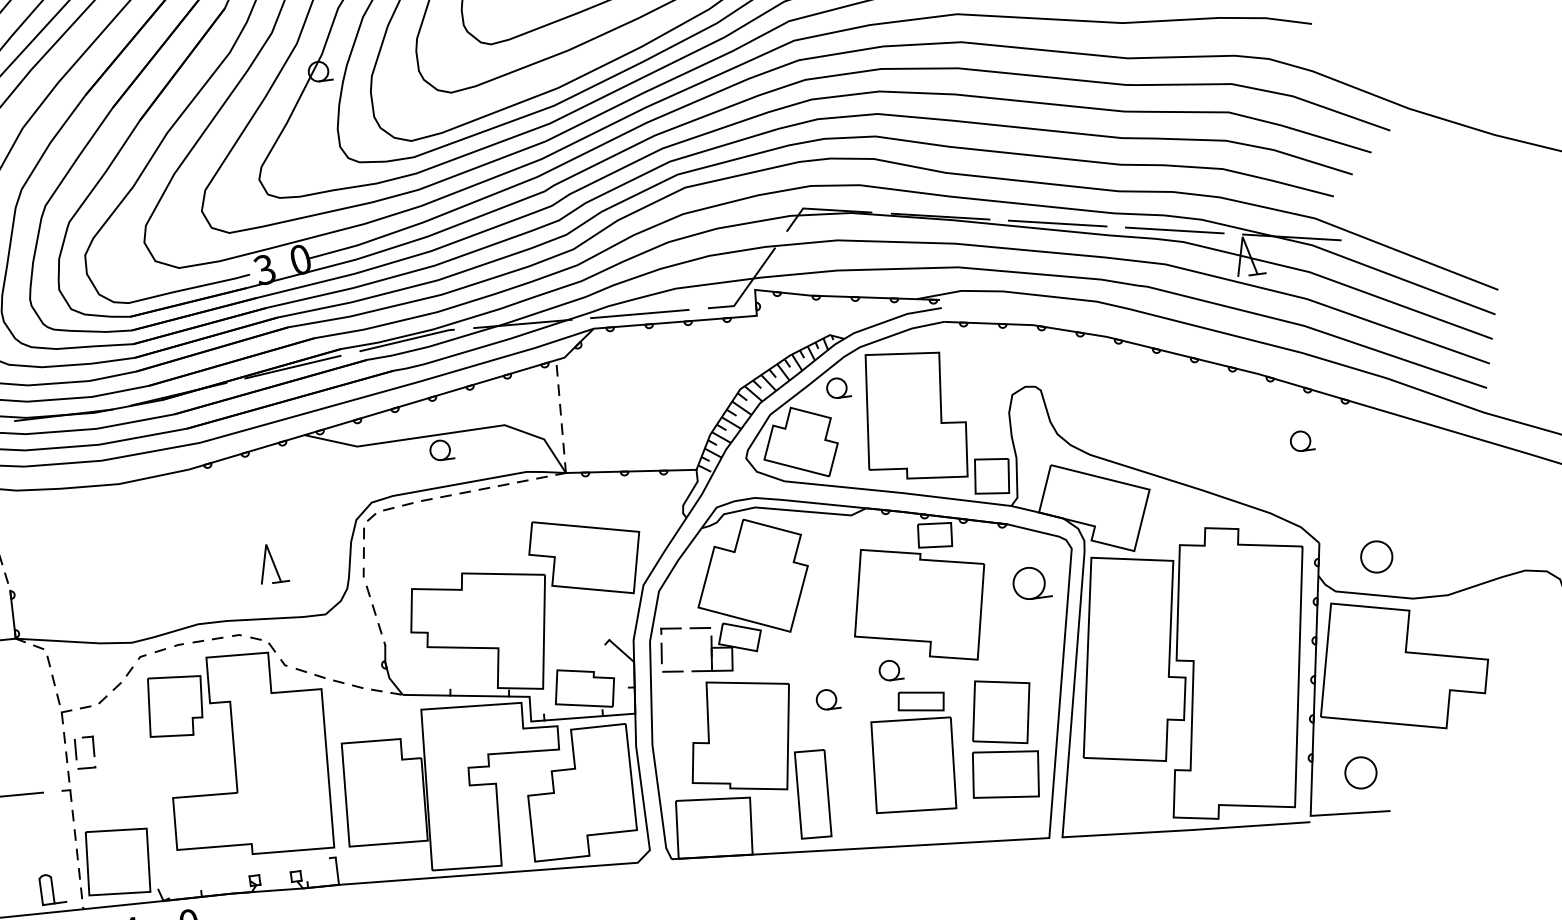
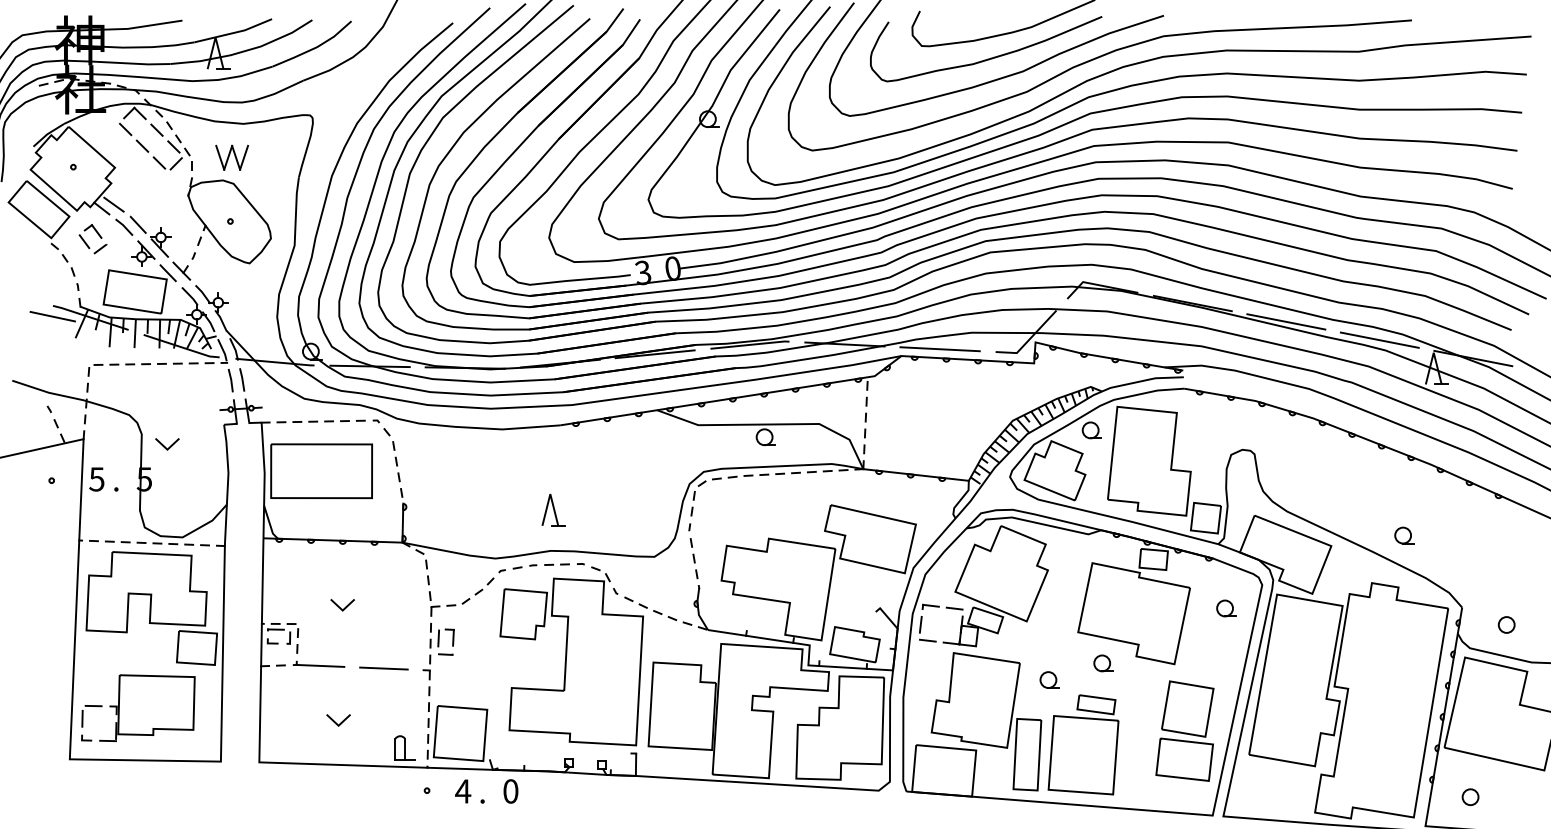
part: (1302, 440) -> (1404, 535), moved
circle: (1376, 556) -> (1506, 624), size x0.62
part: (272, 562) -> (553, 509), moved
part: (1031, 583) -> (1226, 608), size x0.62
part: (911, 752) -> (1083, 744), moved
circle: (1360, 773) -> (1470, 797), size x0.62

